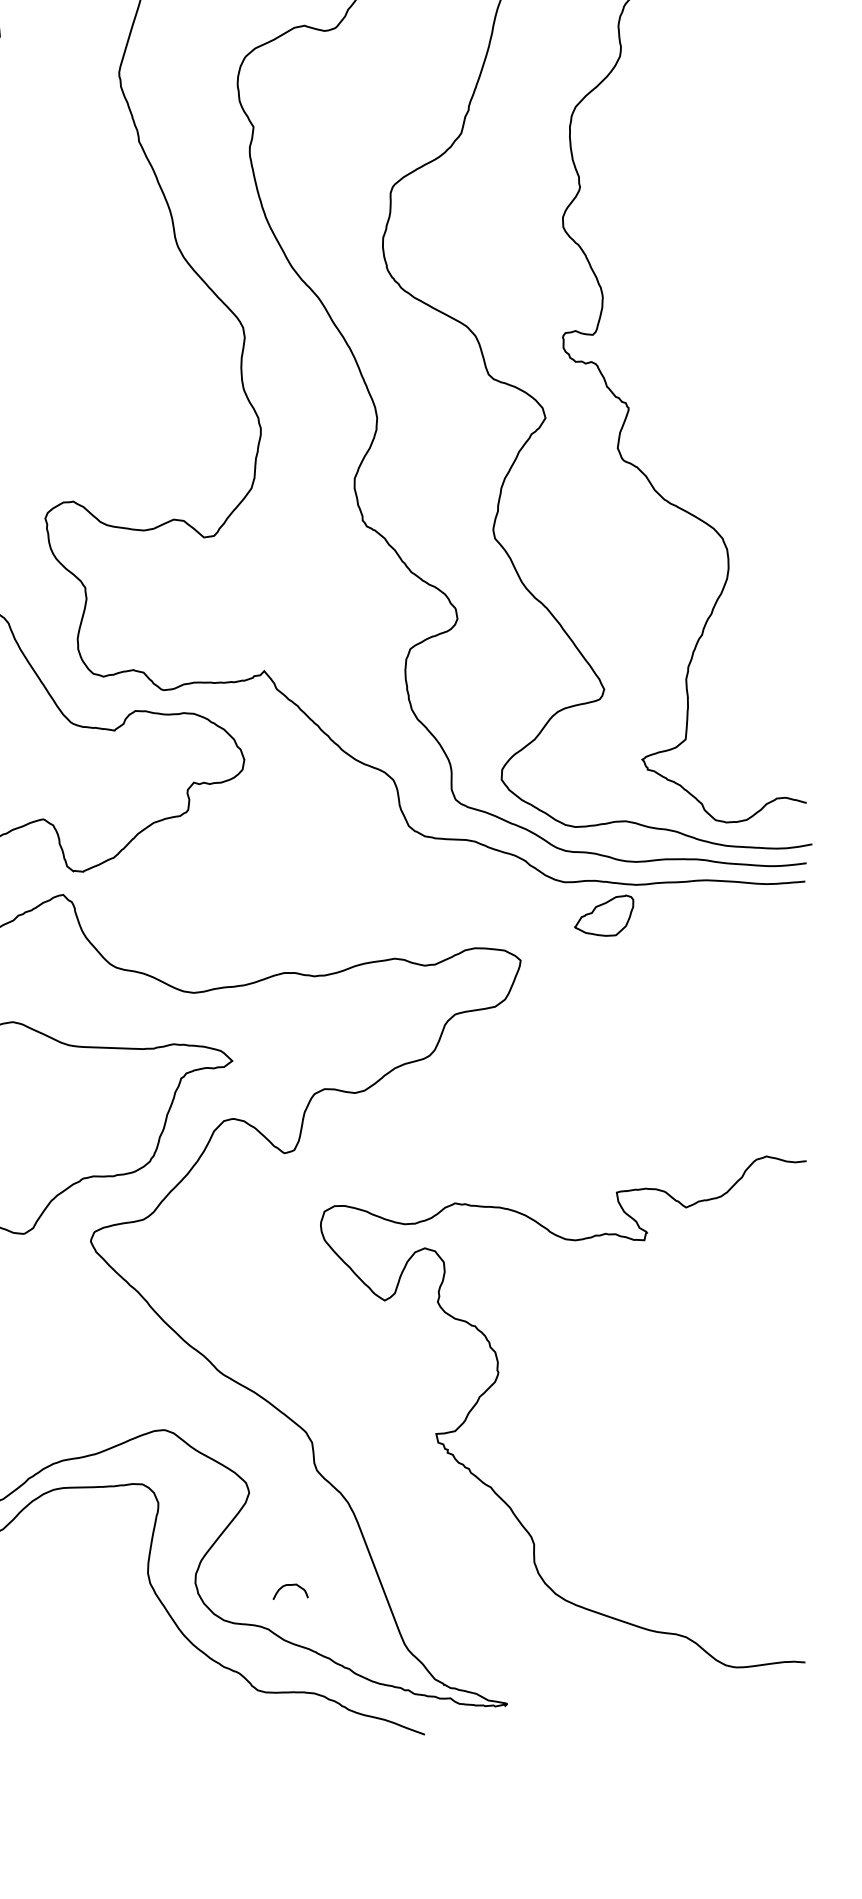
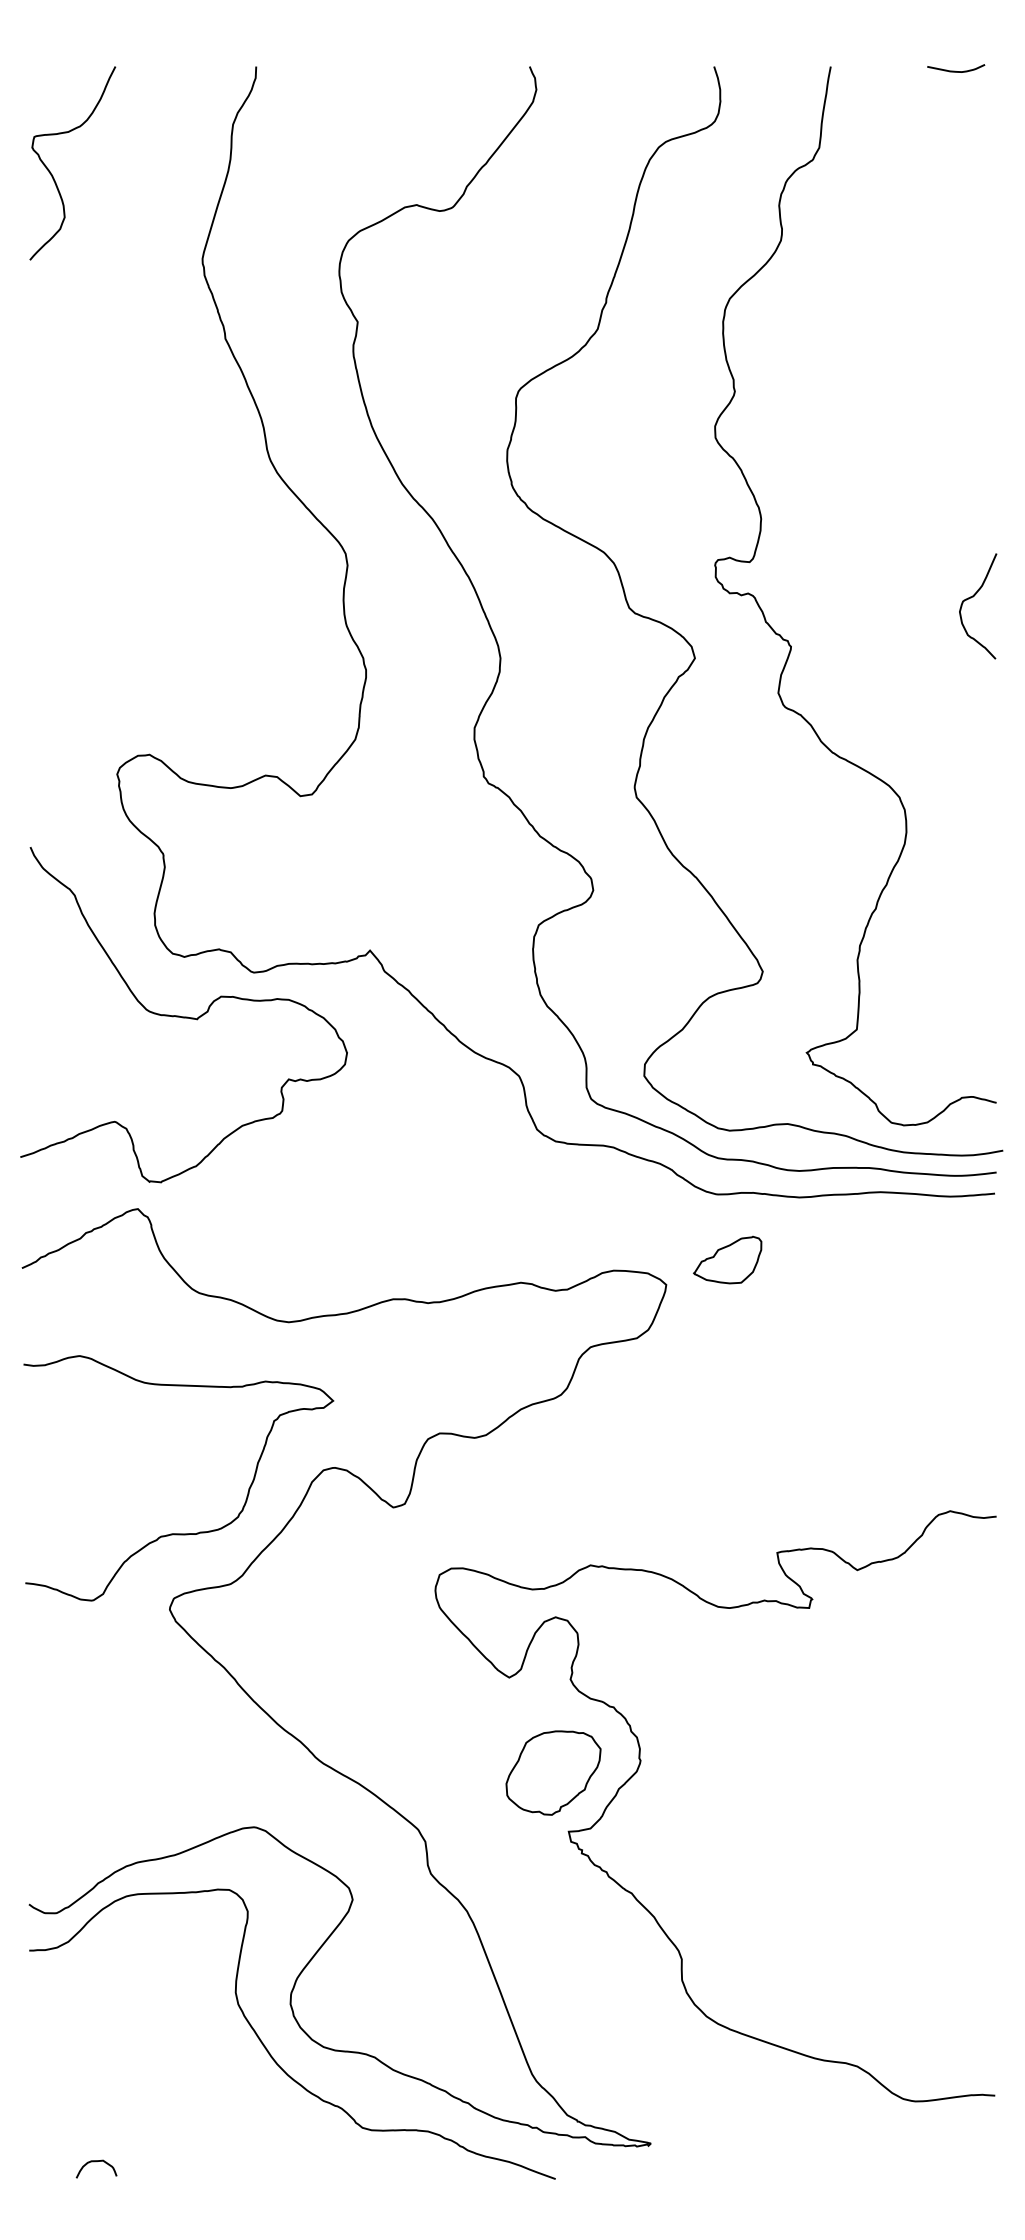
curve: (786, 365) -> (973, 597), added
part: (603, 915) -> (727, 1259), moved
part: (423, 1382) -> (553, 1772), added
curve: (290, 1586) -> (96, 2162), moved

